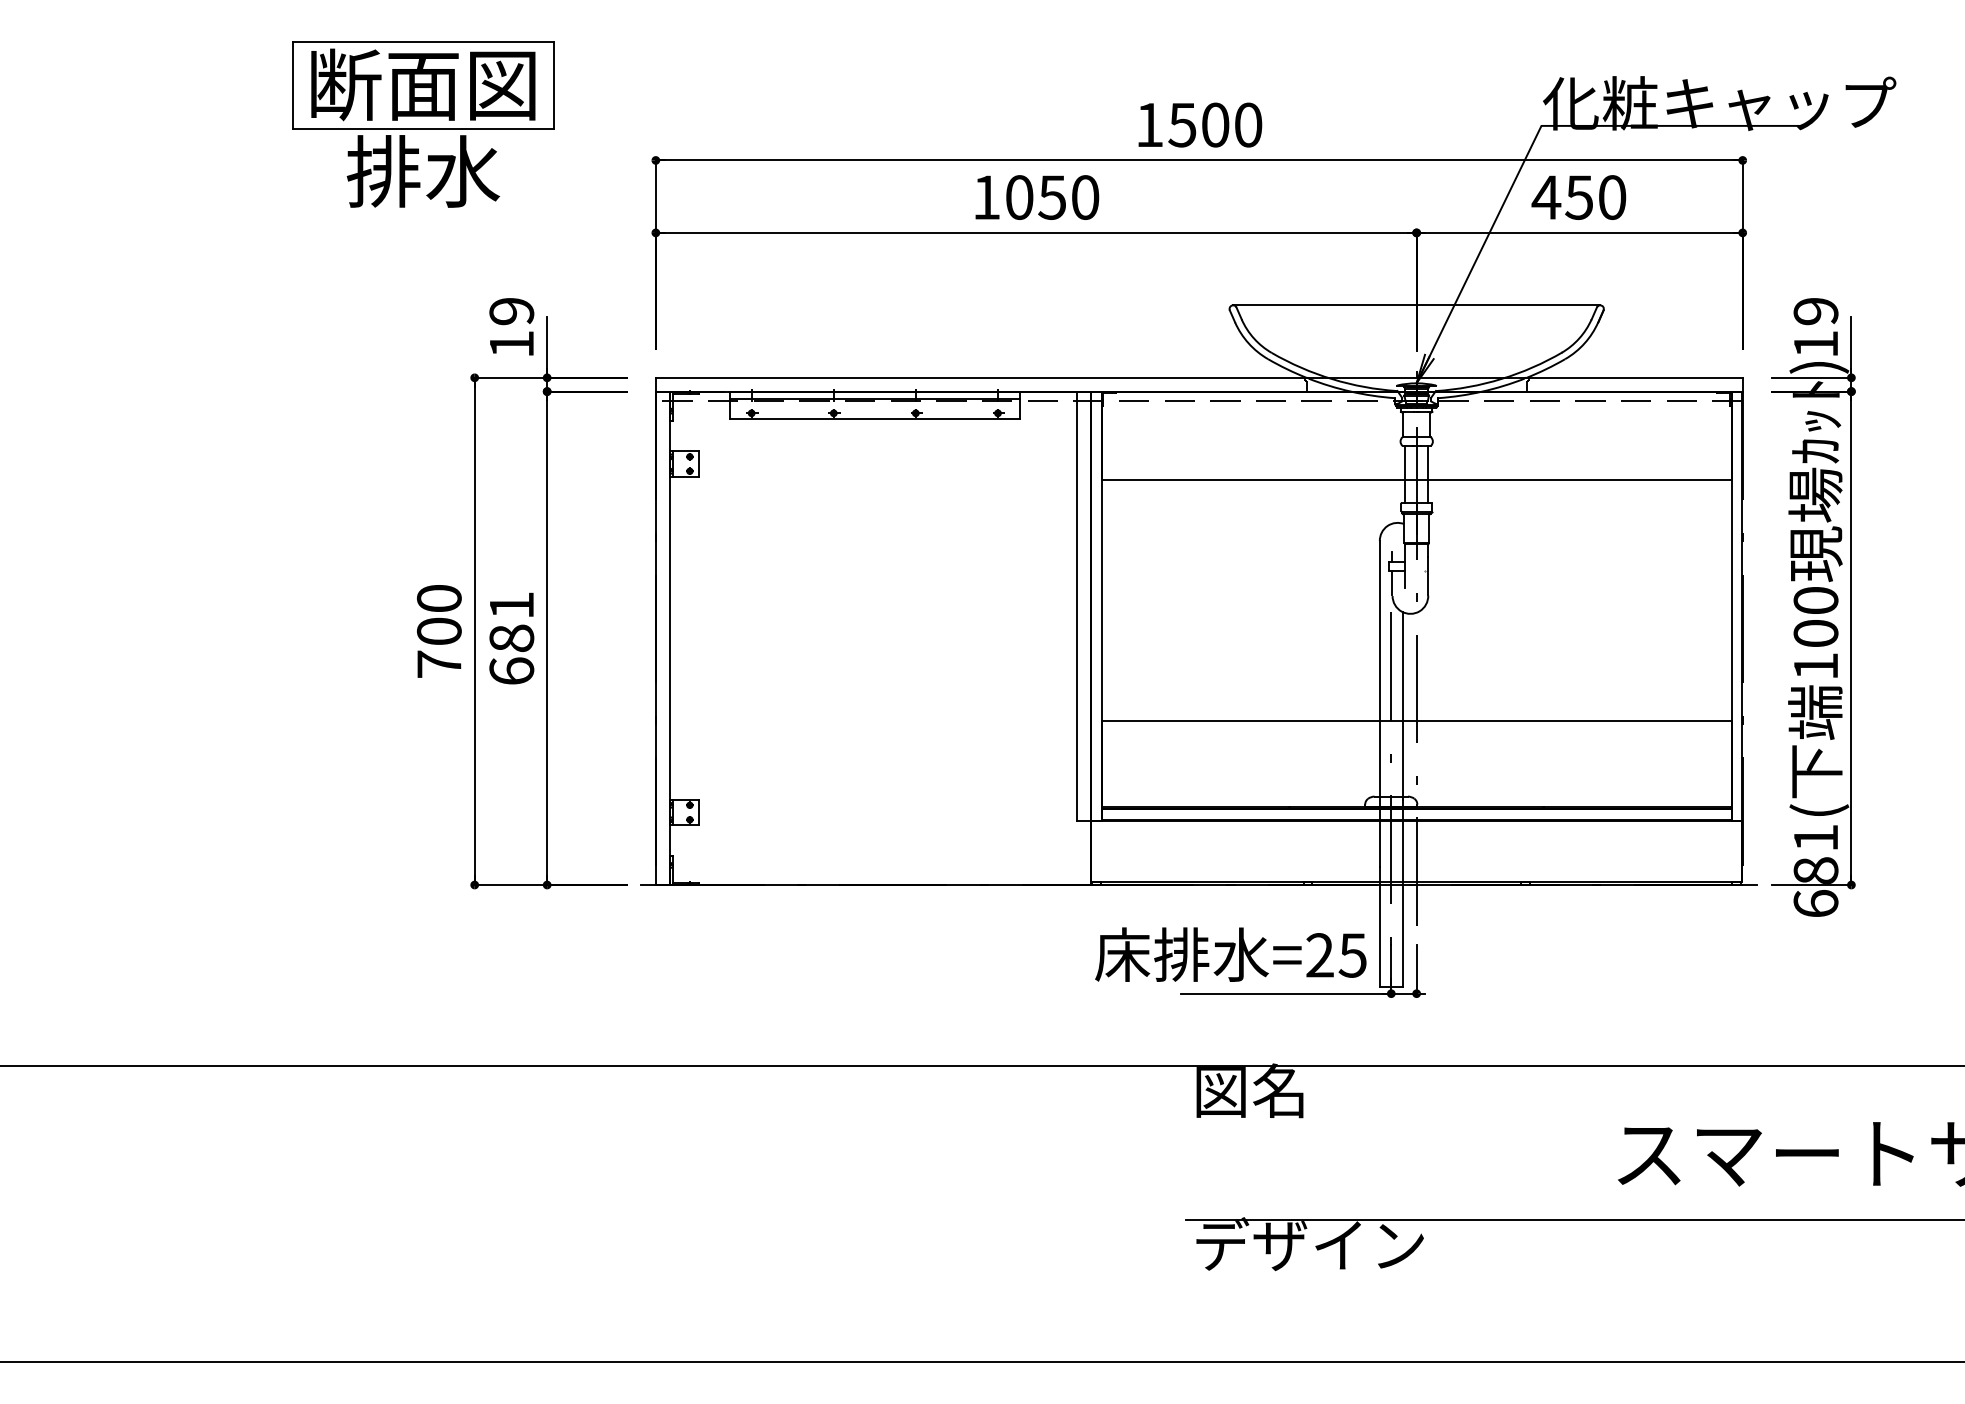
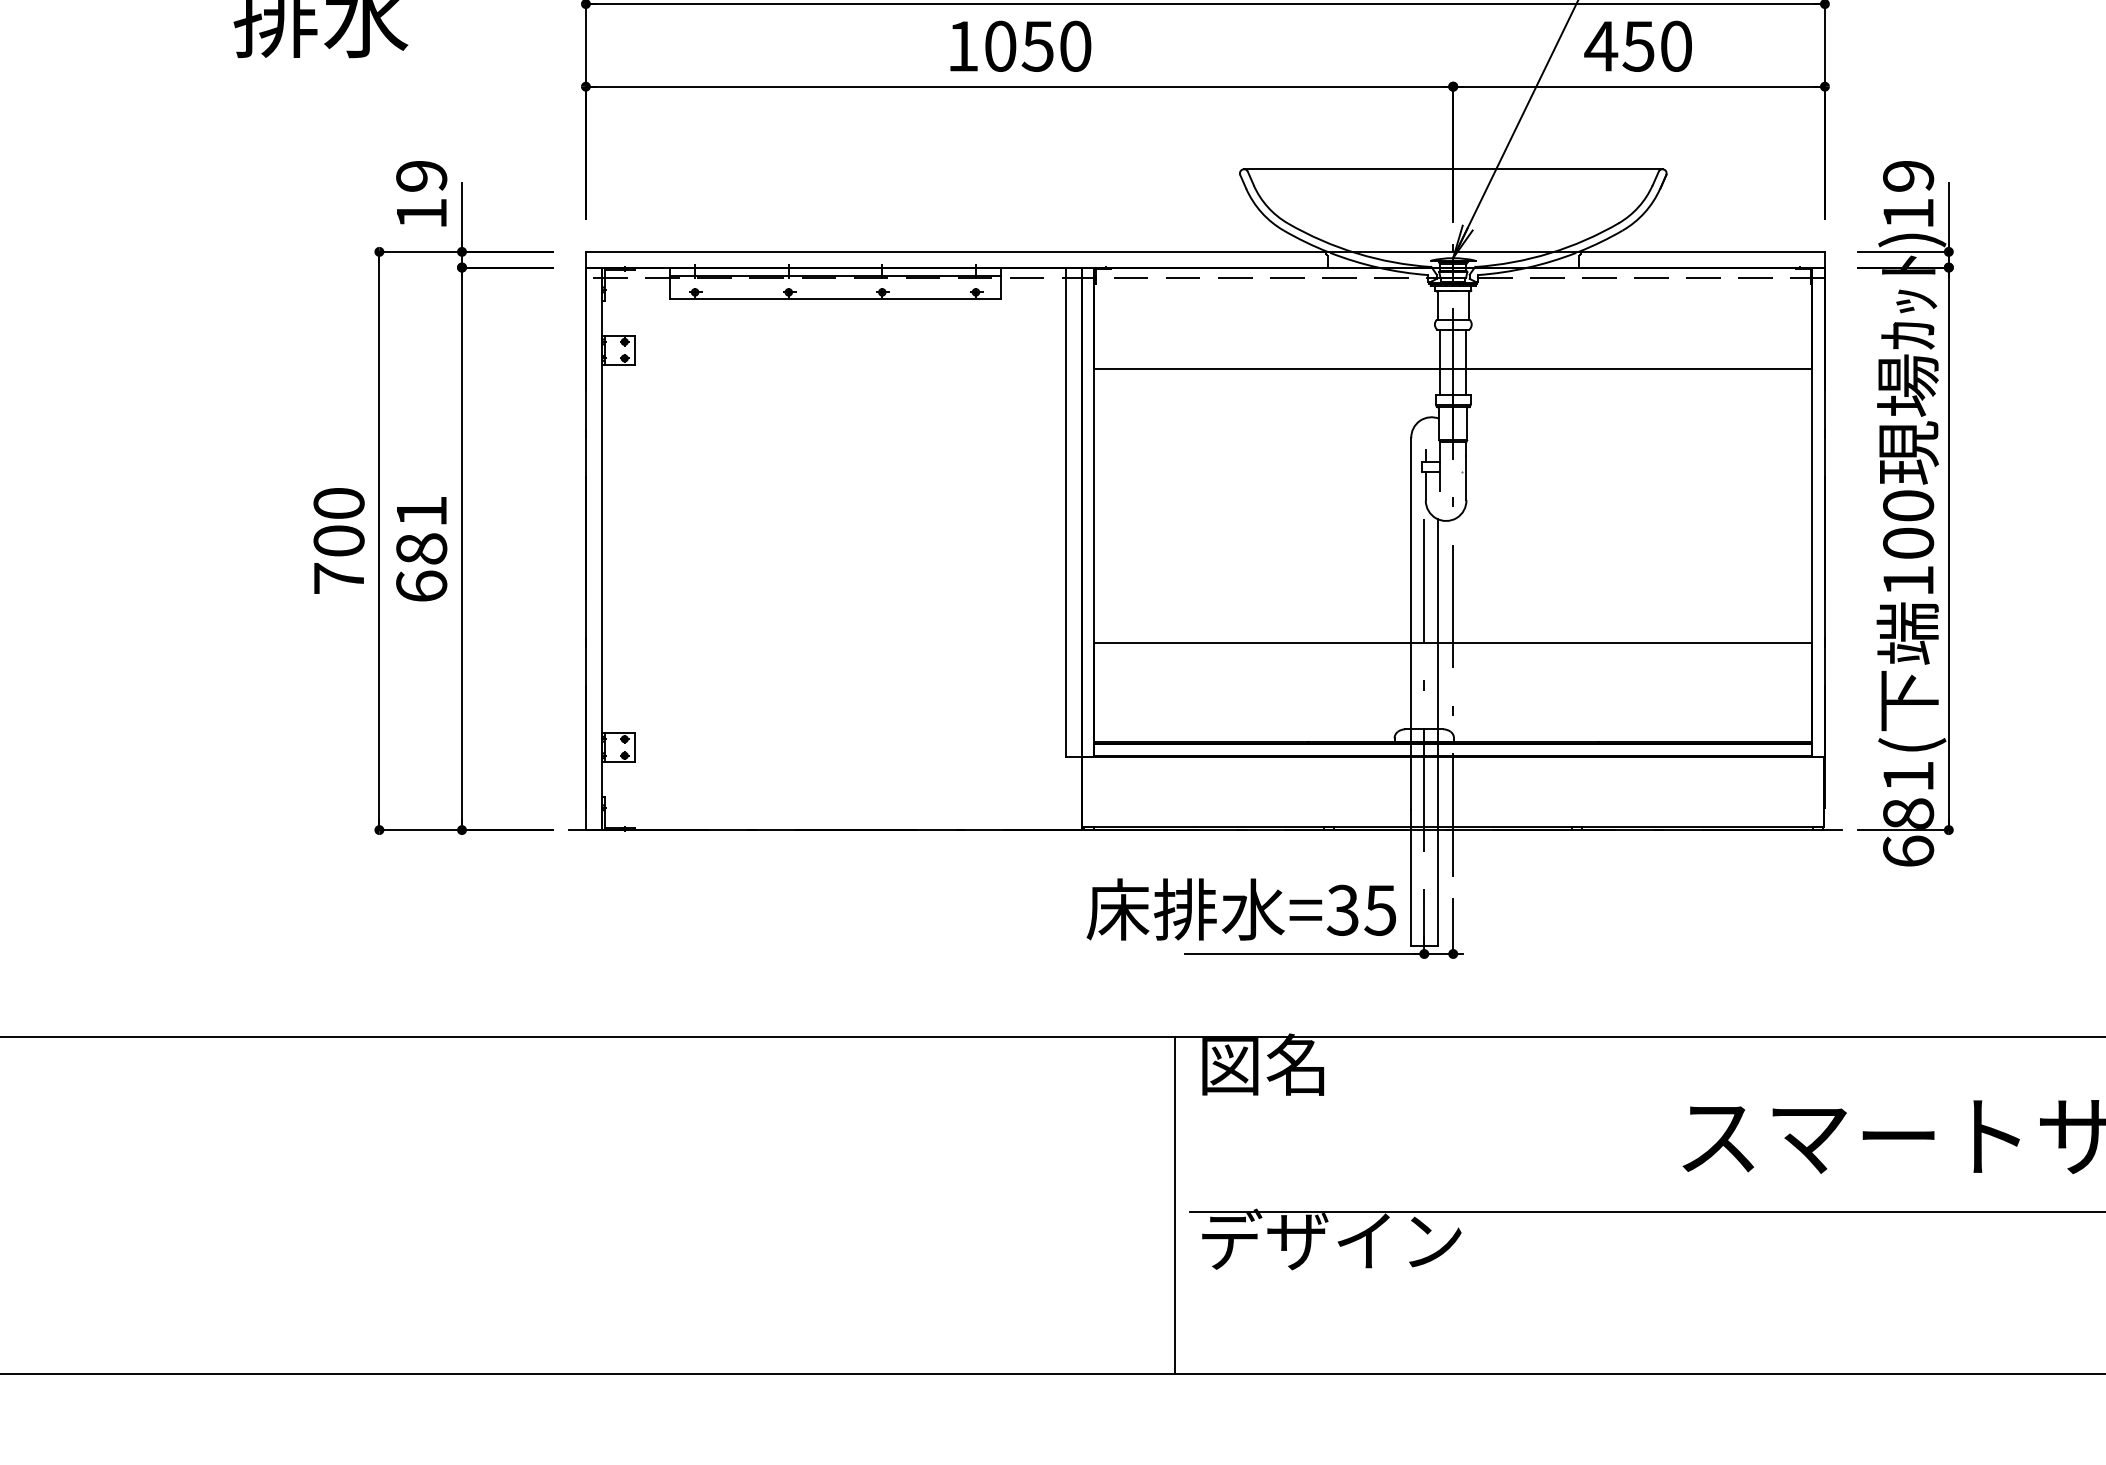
text: (1319, 955) -> (1342, 910), =25 -> =35
line: (1172, 1213) -> (1174, 1204), added

